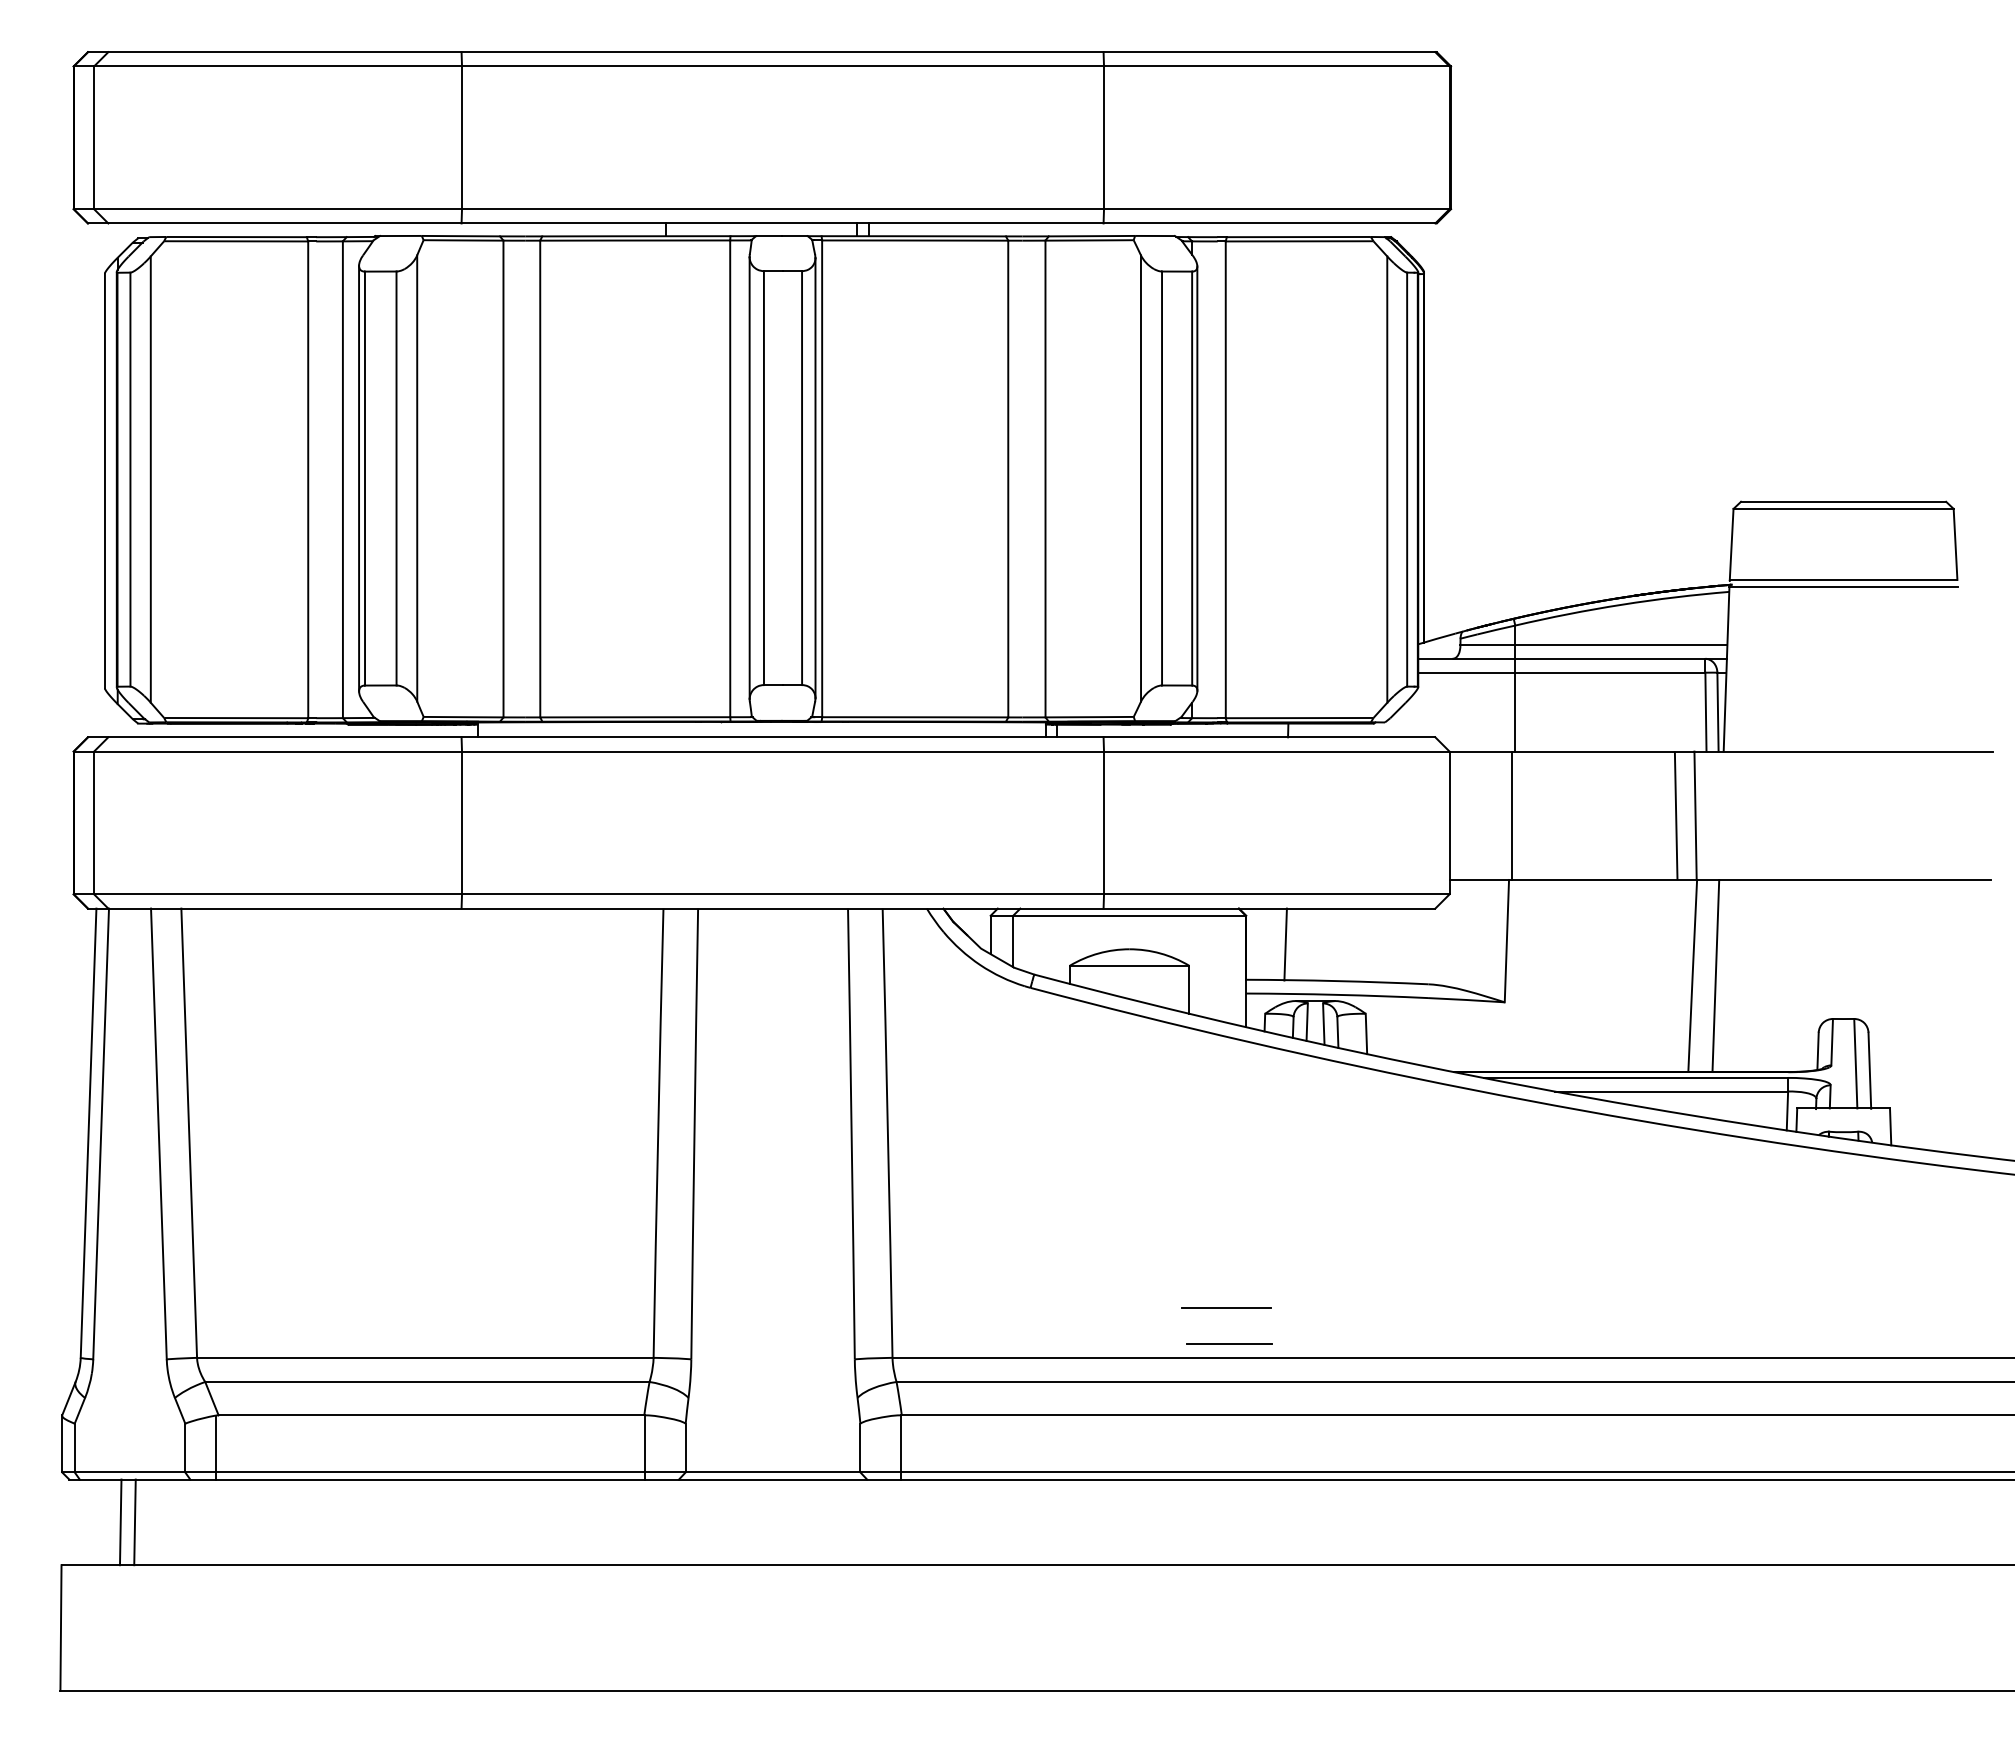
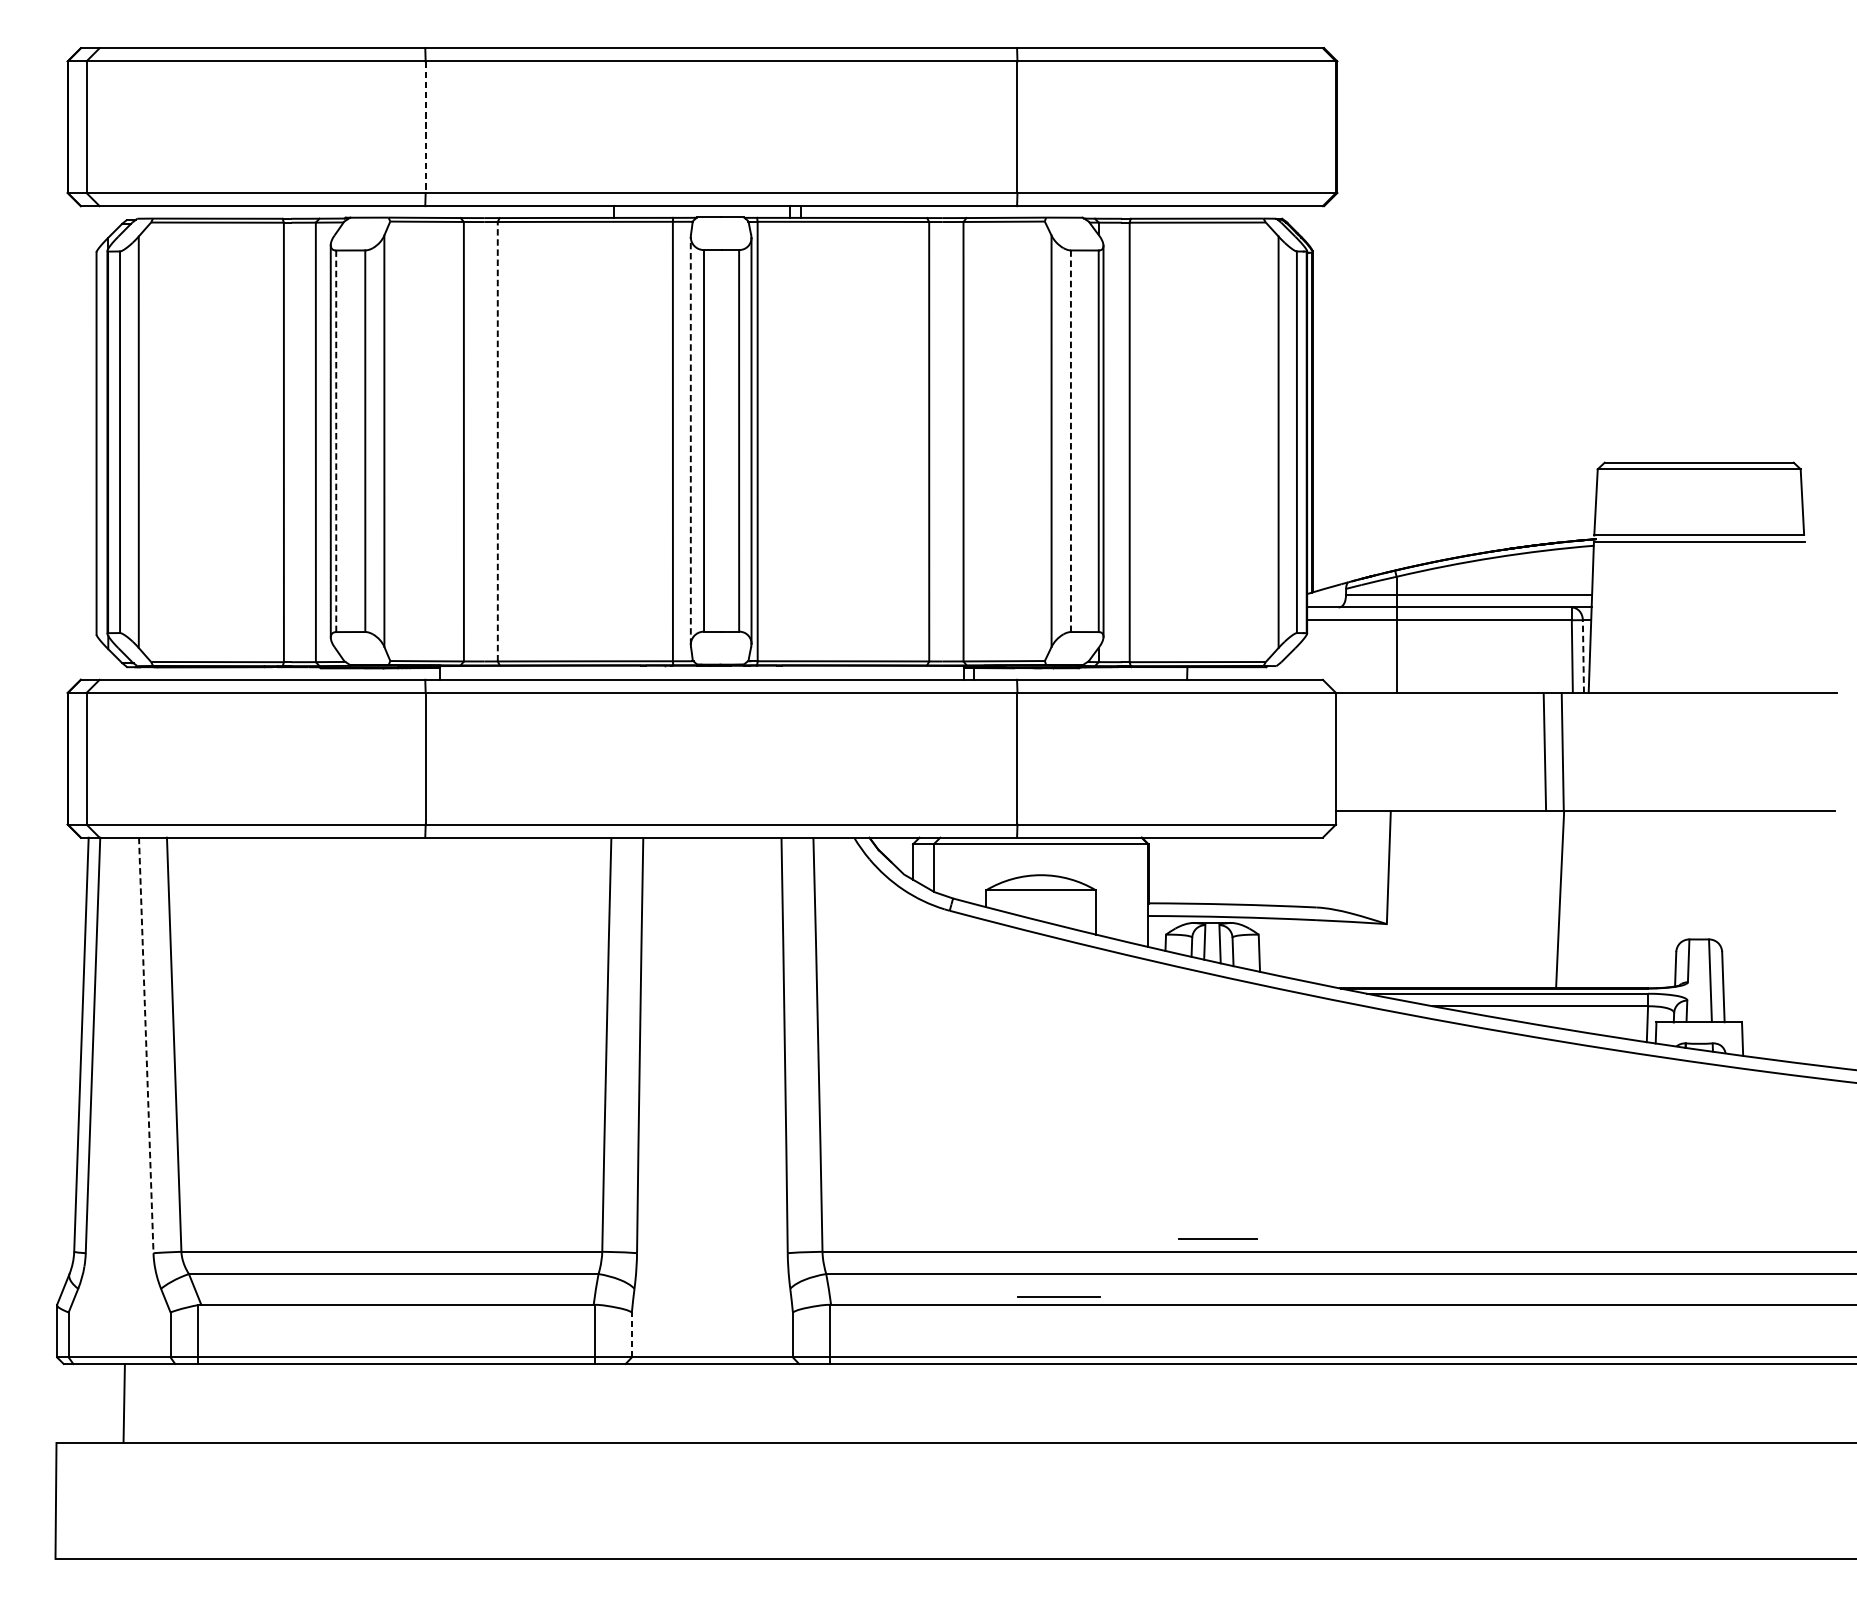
line: (462, 138) -> (426, 127), solid -> dashed
line: (749, 477) -> (690, 440), solid -> dashed
line: (365, 478) -> (336, 441), solid -> dashed
line: (540, 478) -> (498, 441), solid -> dashed
line: (1162, 478) -> (1071, 441), solid -> dashed
line: (1717, 711) -> (1582, 656), solid -> dashed
line: (1511, 815) -> (1393, 751), removed
line: (1285, 944) -> (1184, 870), removed
line: (1715, 976) -> (1581, 900), removed
line: (158, 1133) -> (145, 1045), solid -> dashed
line: (1226, 1307) -> (1058, 1296), moved
line: (1229, 1343) -> (1217, 1238), moved
line: (685, 1447) -> (631, 1334), solid -> dashed
line: (120, 1522) -> (110, 1403), removed

